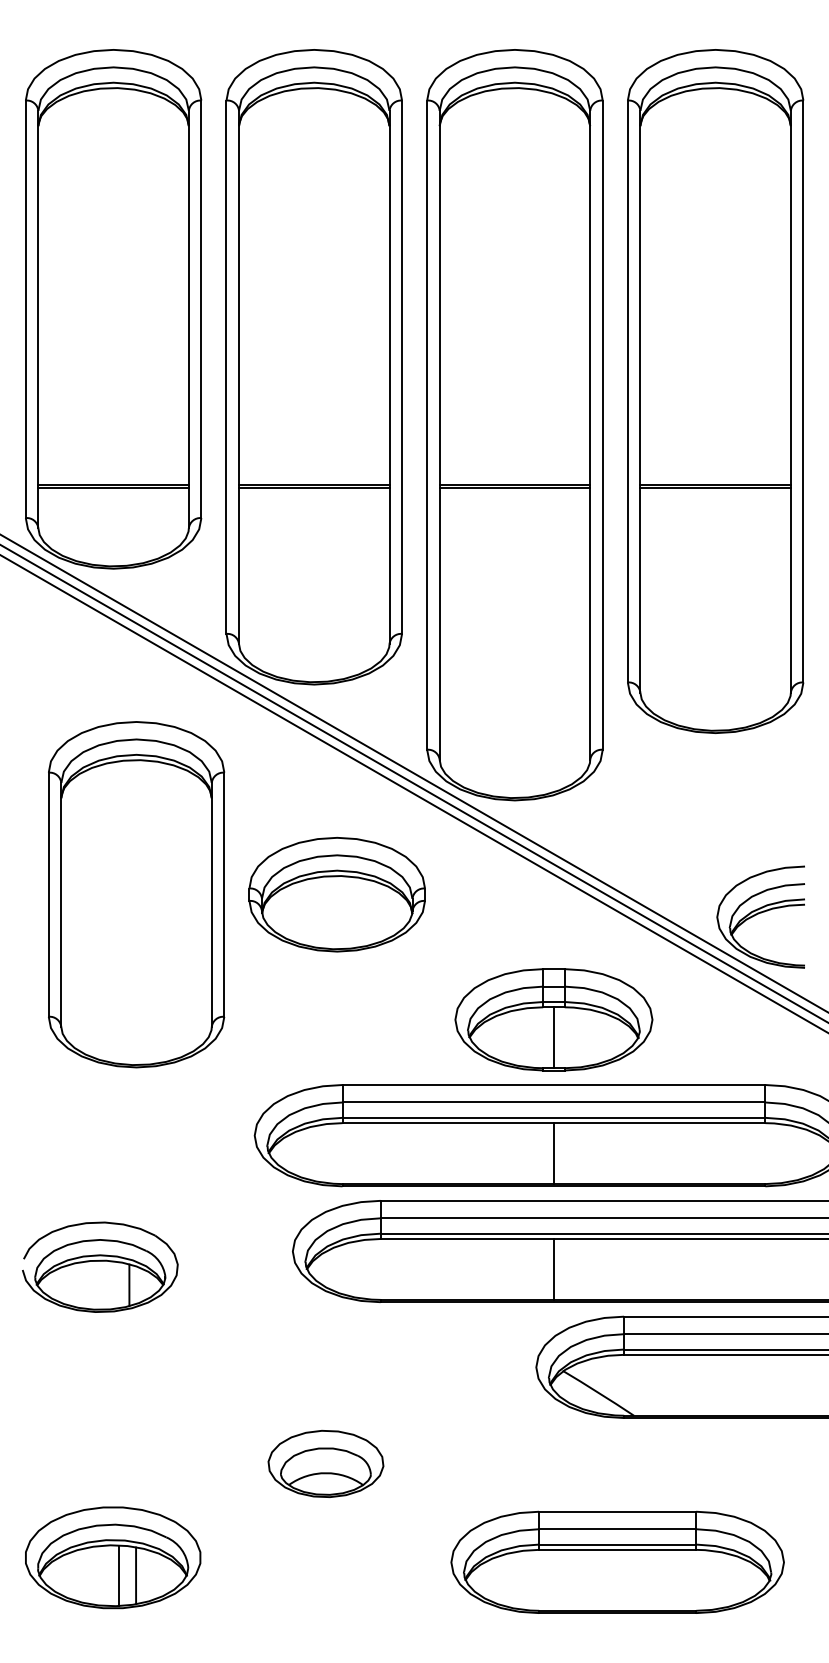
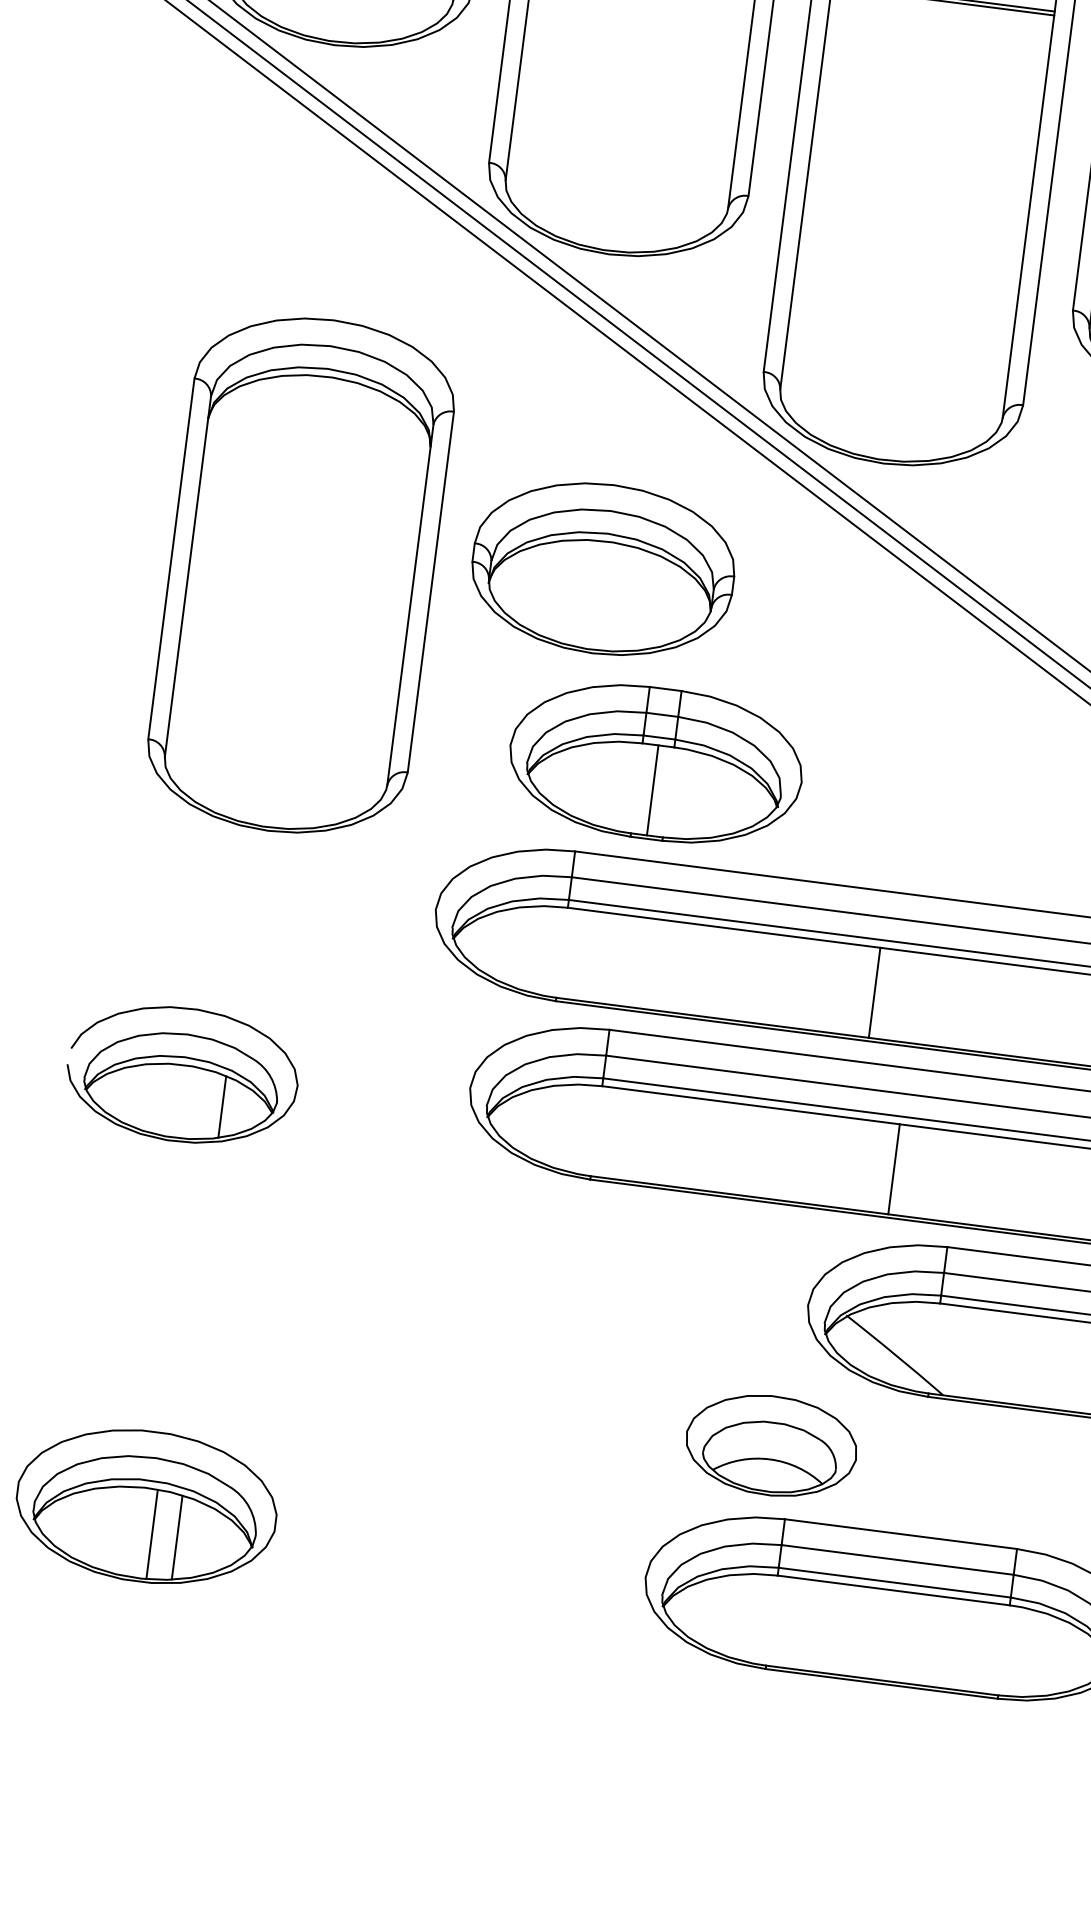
part: (136, 894) -> (301, 575), moved
part: (553, 1019) -> (655, 763), moved
line: (553, 1269) -> (893, 1169), moved
part: (325, 1463) -> (770, 1444), moved

